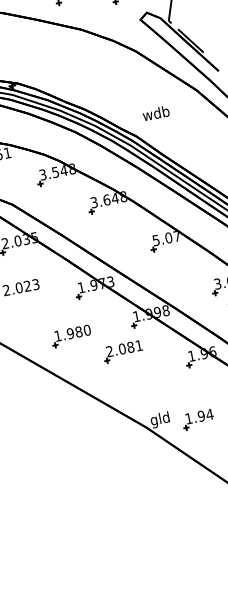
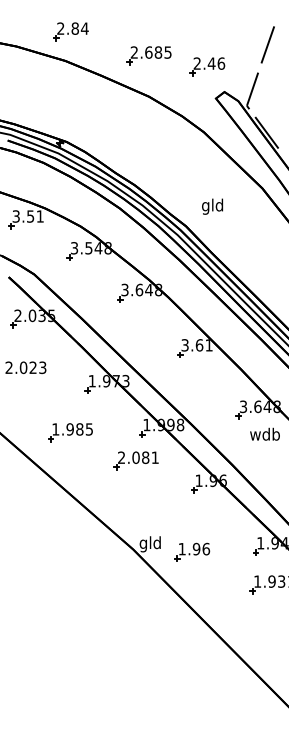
text: (156, 114) -> (212, 206), wdb -> gld
text: (166, 238) -> (196, 345), 5.07 -> 3.61
text: (87, 330) -> (89, 429), 1.980 -> 1.985
part: (122, 351) -> (135, 460), moved
text: (209, 413) -> (206, 548), 1.94 -> 1.96

